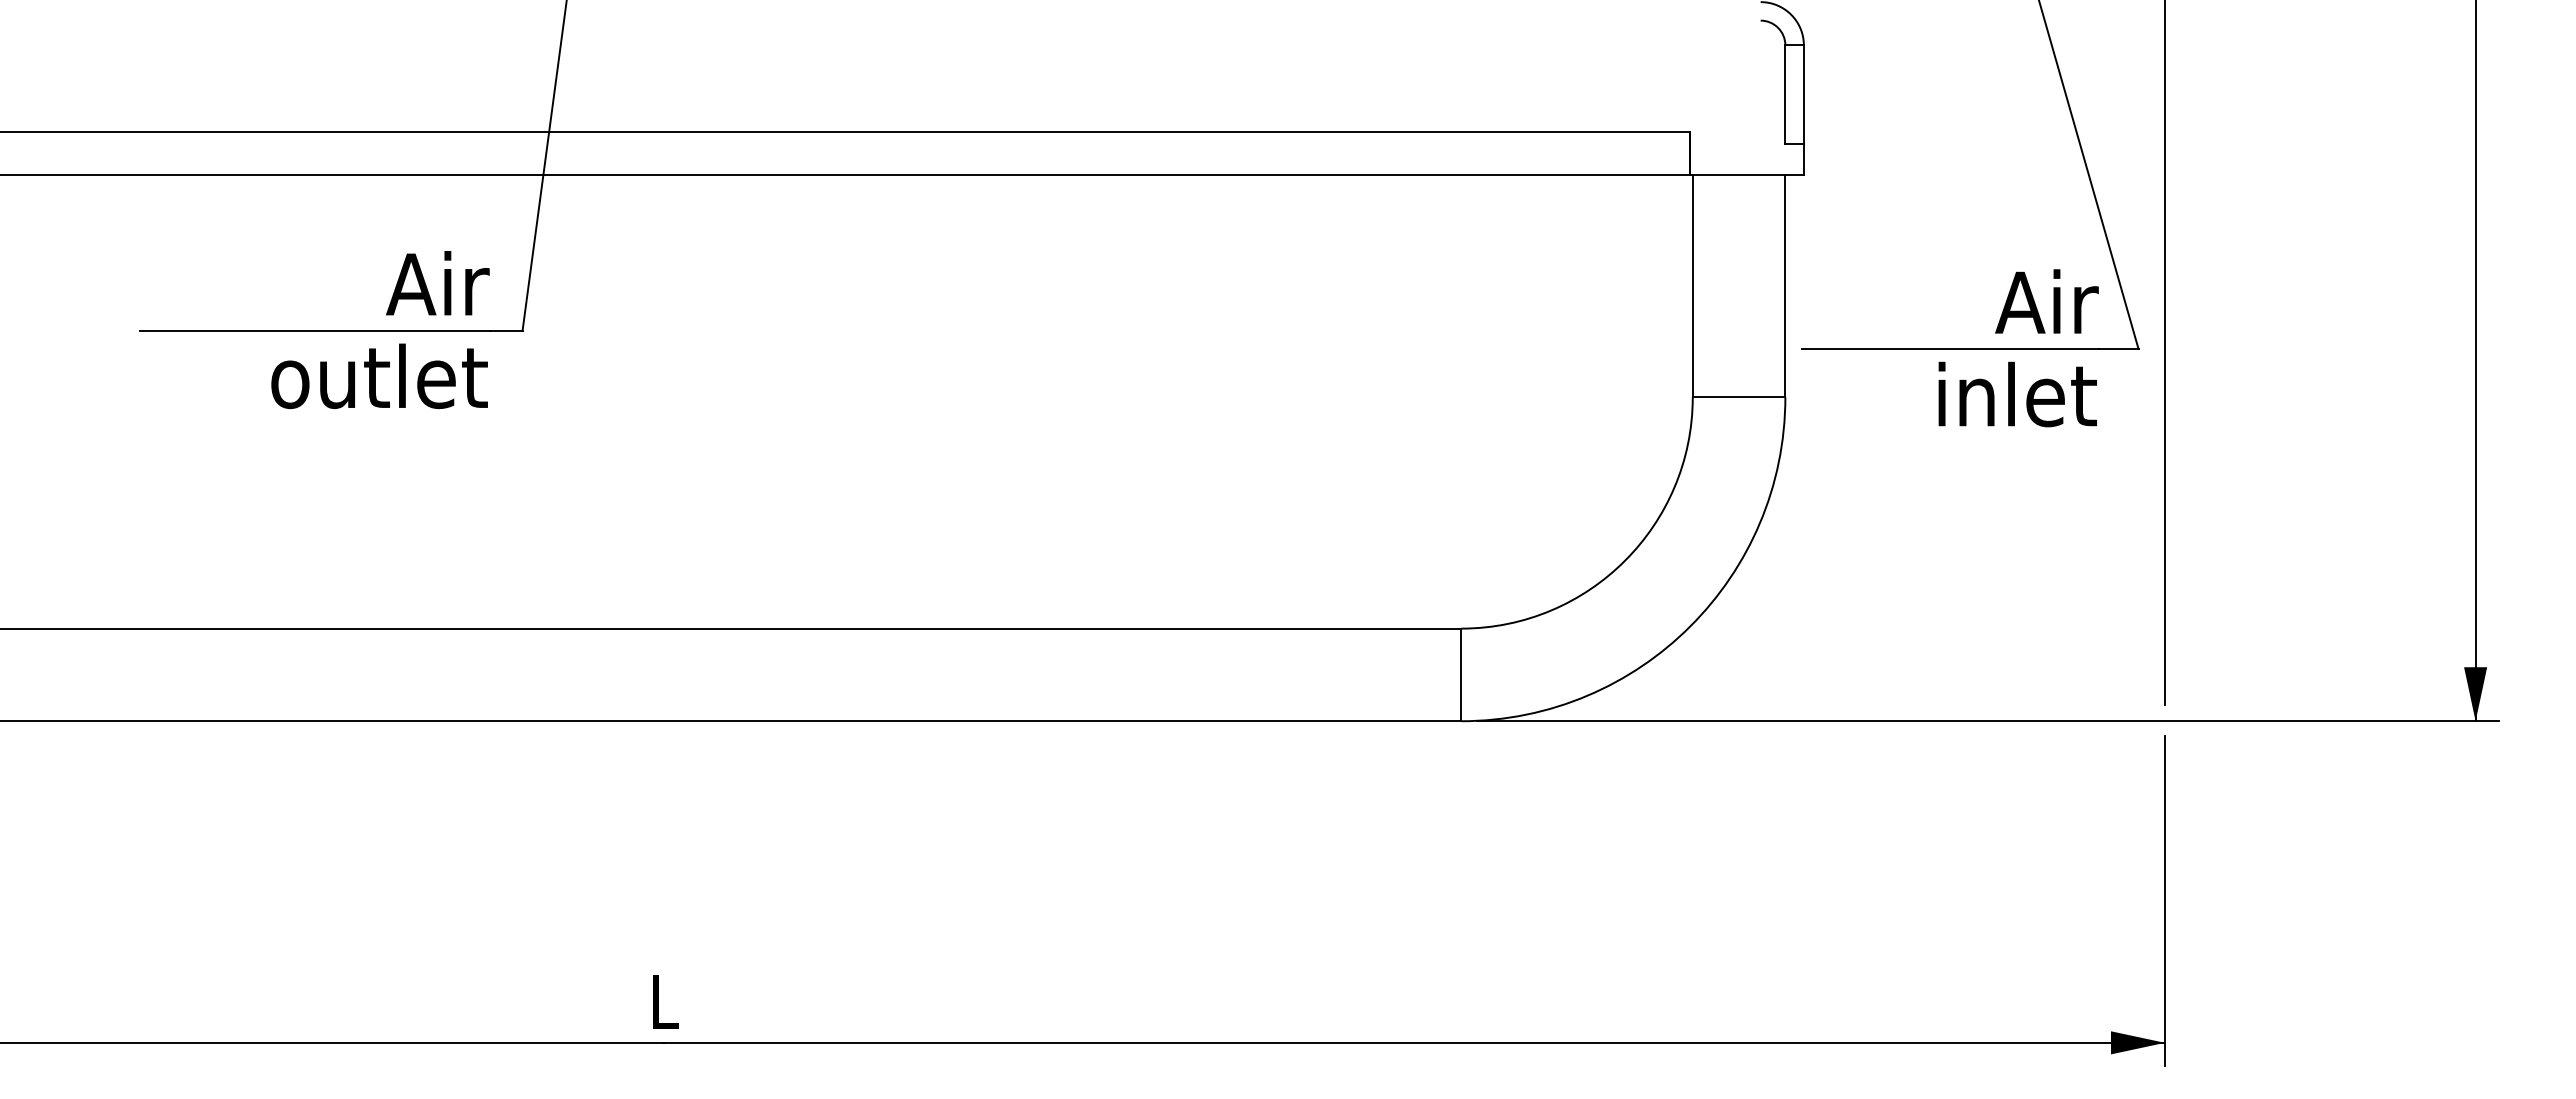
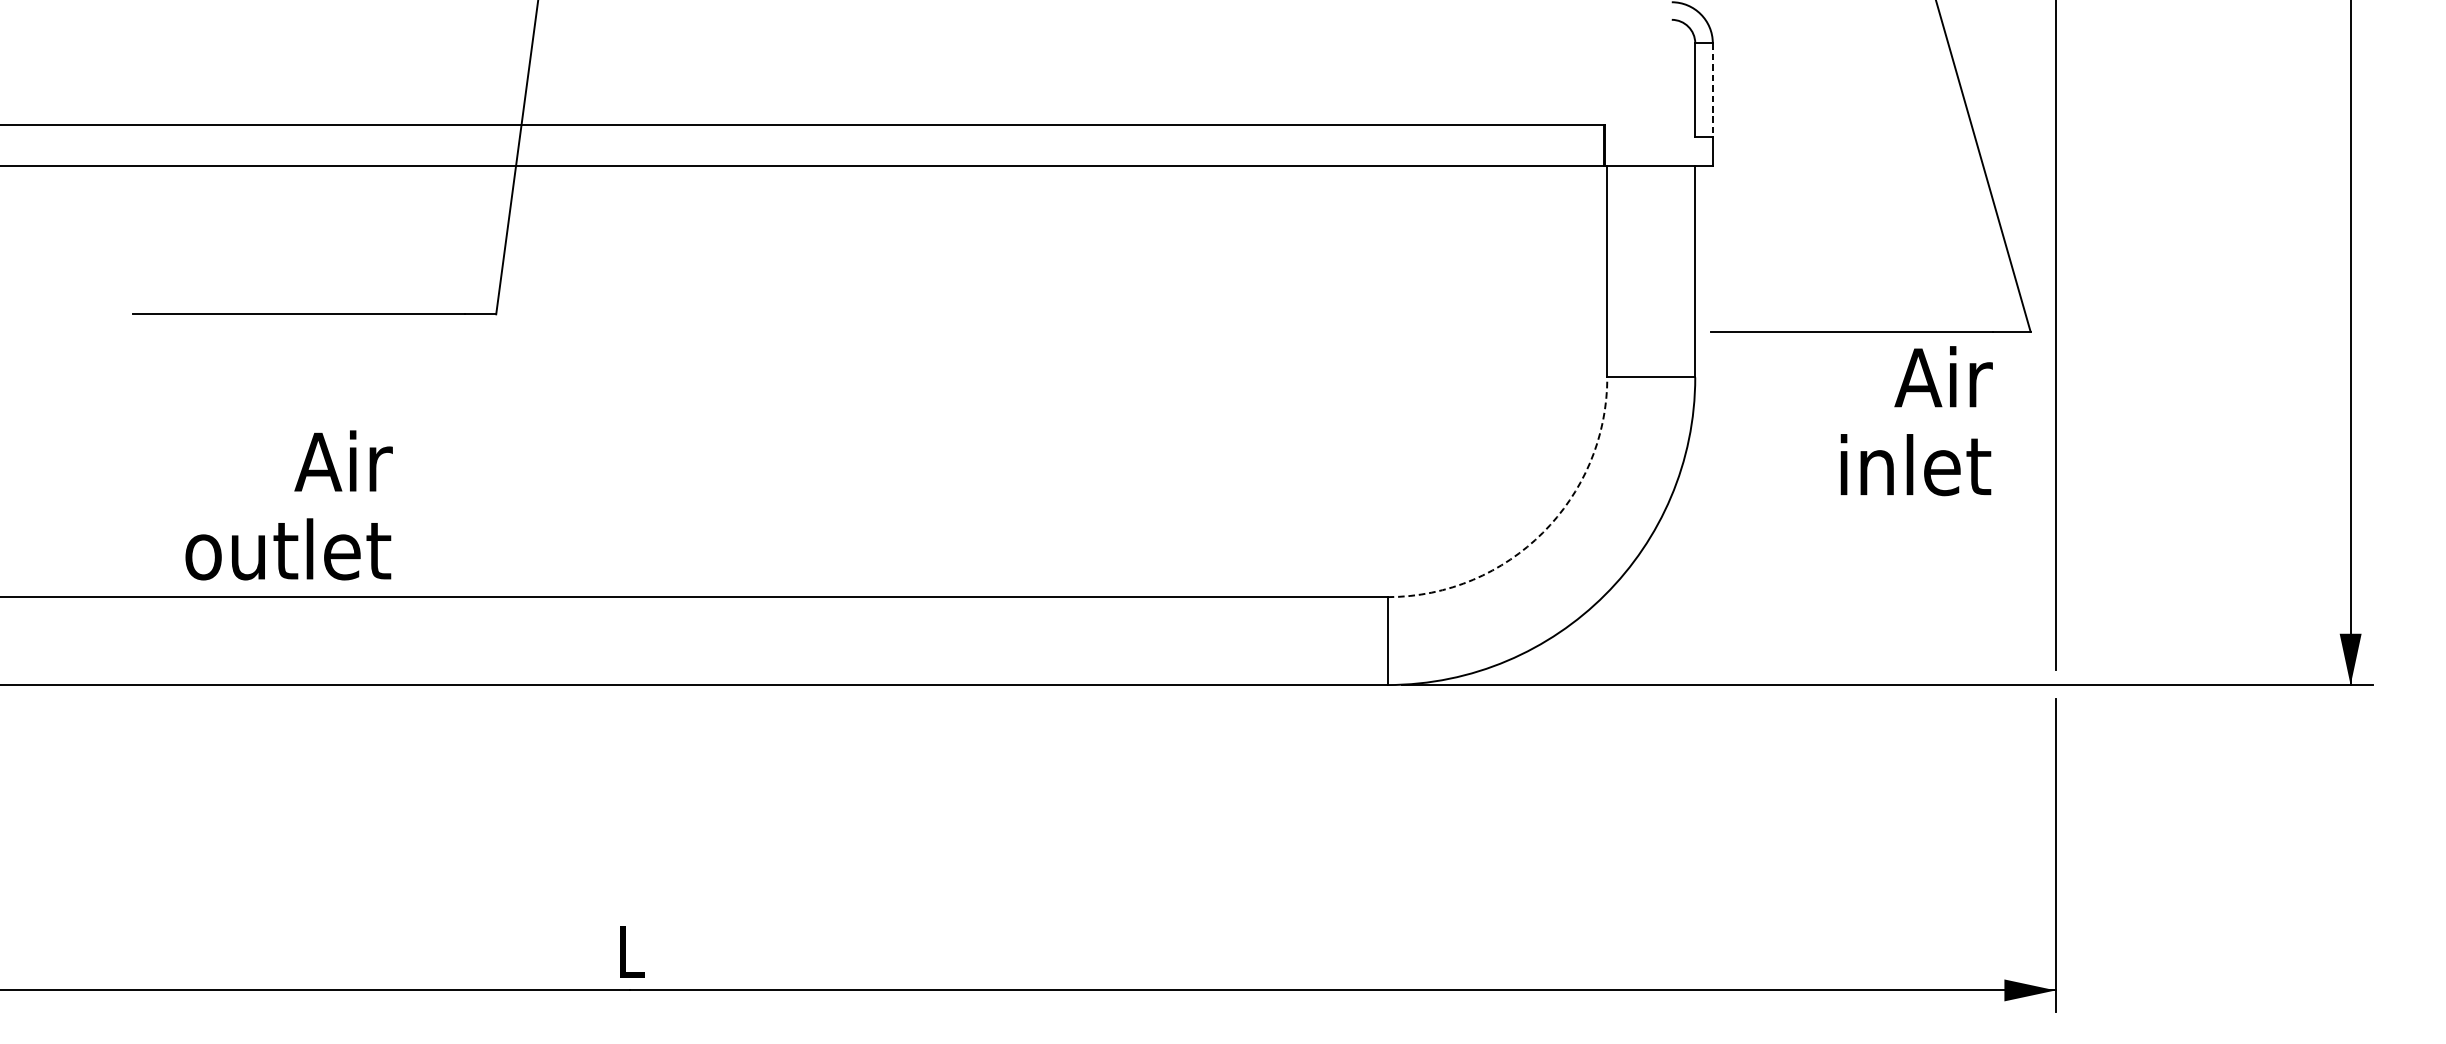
line: (1803, 95) -> (1712, 90), solid -> dashed
text: (380, 330) -> (289, 505), moved
text: (2018, 348) -> (1916, 421), moved
arc: (1624, 560) -> (1542, 532), solid -> dashed

